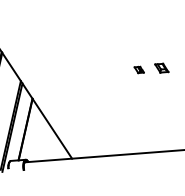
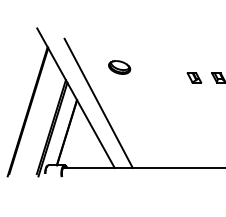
part: (69, 65) -> (119, 67), added
part: (139, 69) -> (194, 77), size x1.43
line: (52, 99) -> (98, 102), added

